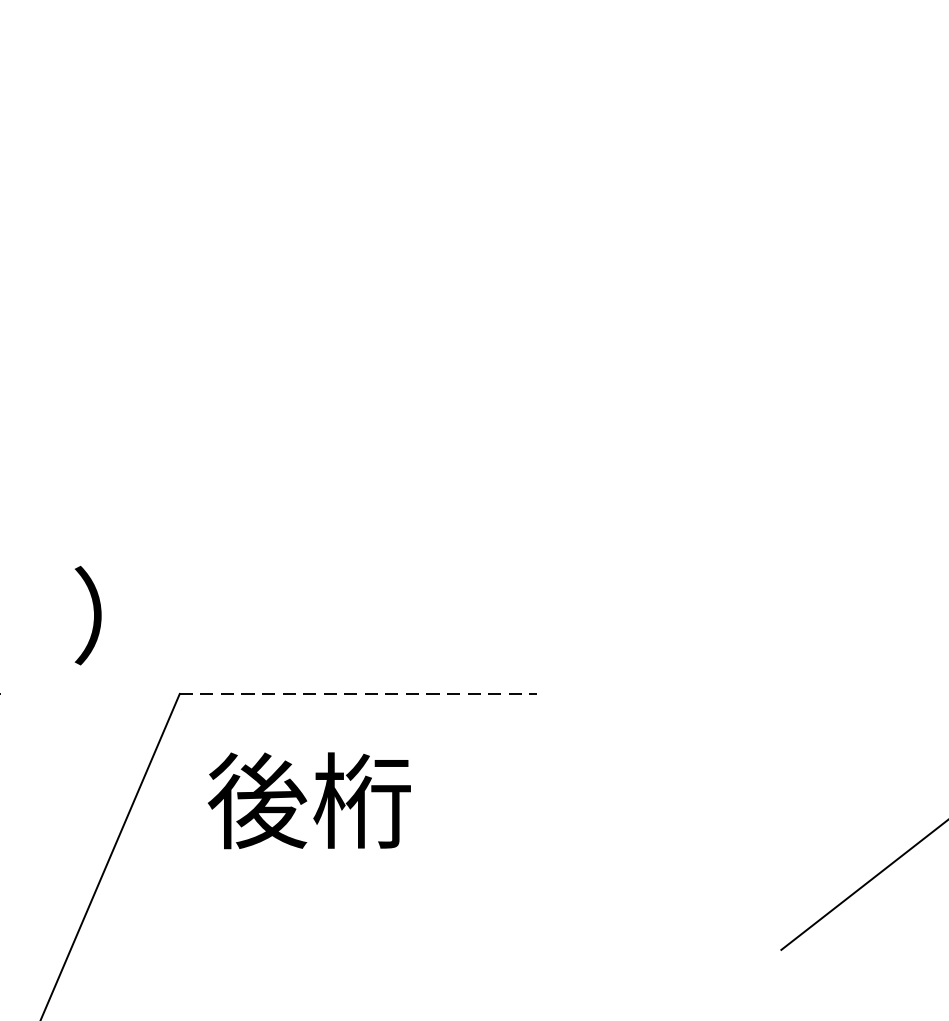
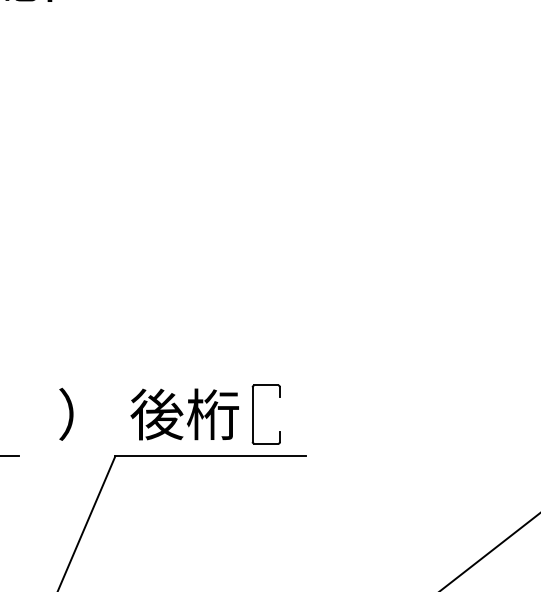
part: (437, 615) -> (253, 414), added
line: (359, 694) -> (211, 456), dashed -> solid
text: (308, 800) -> (184, 414), moved

